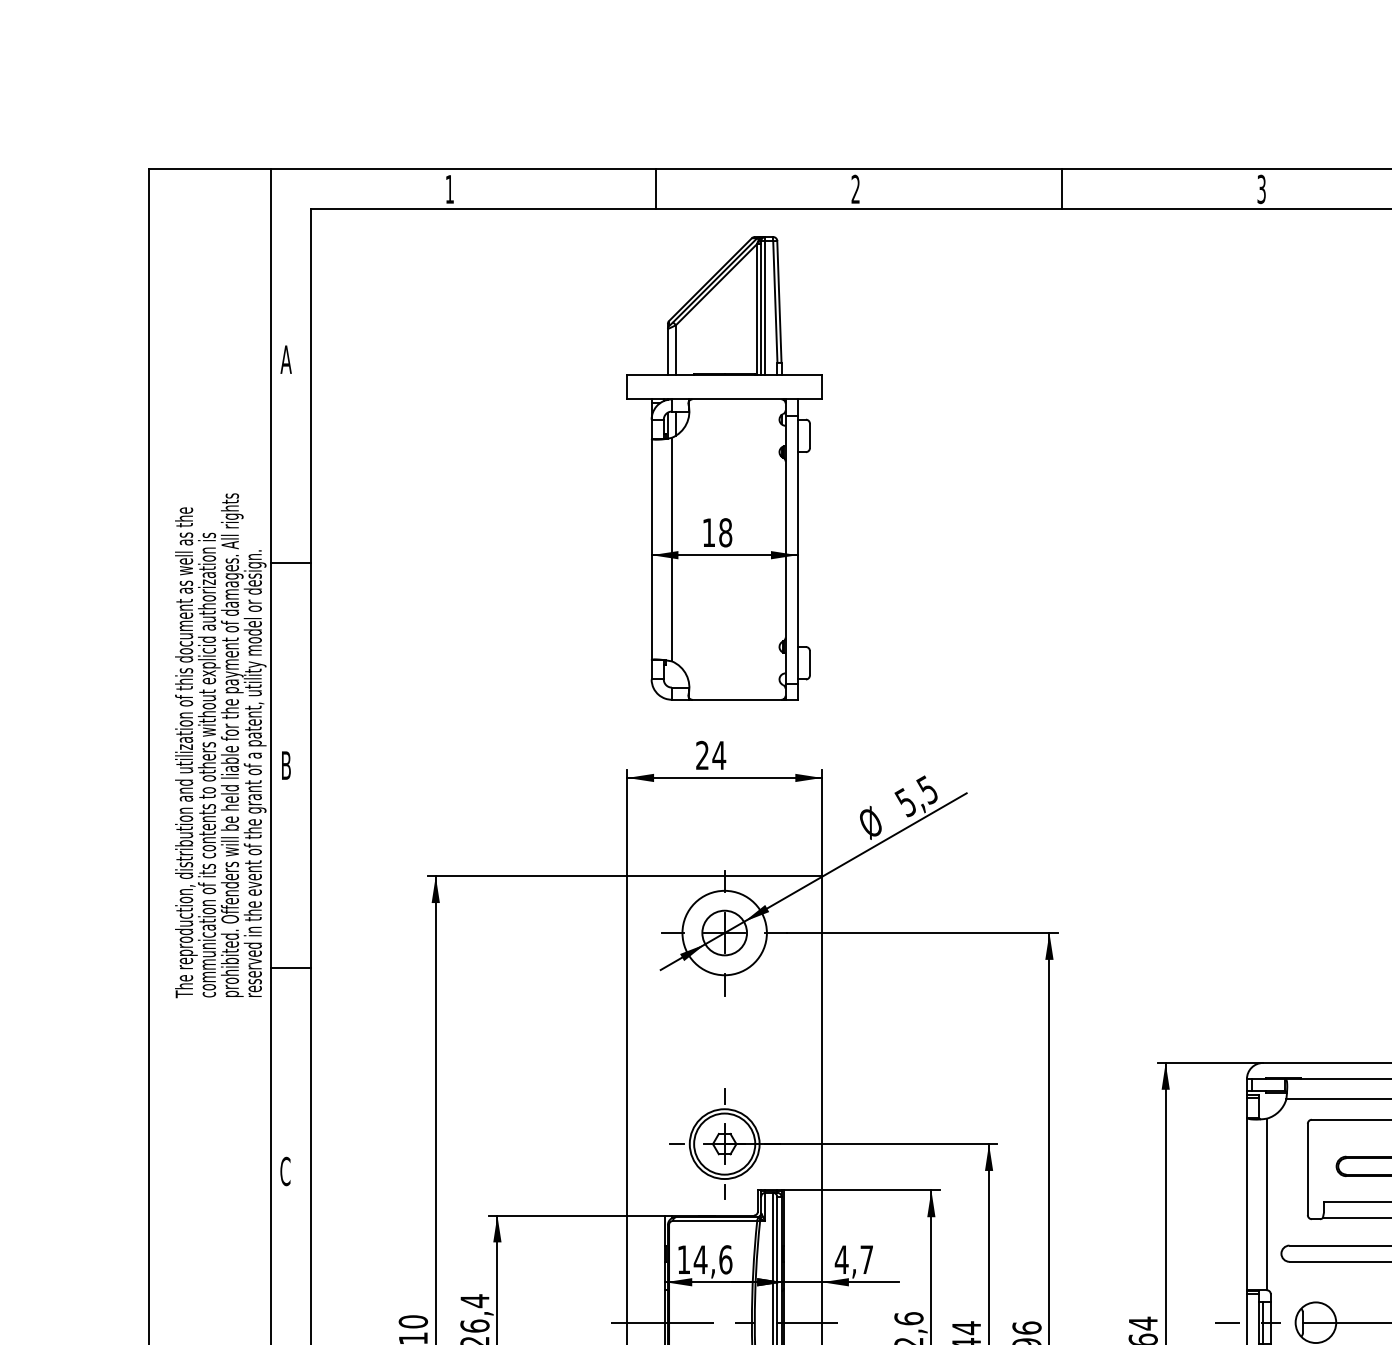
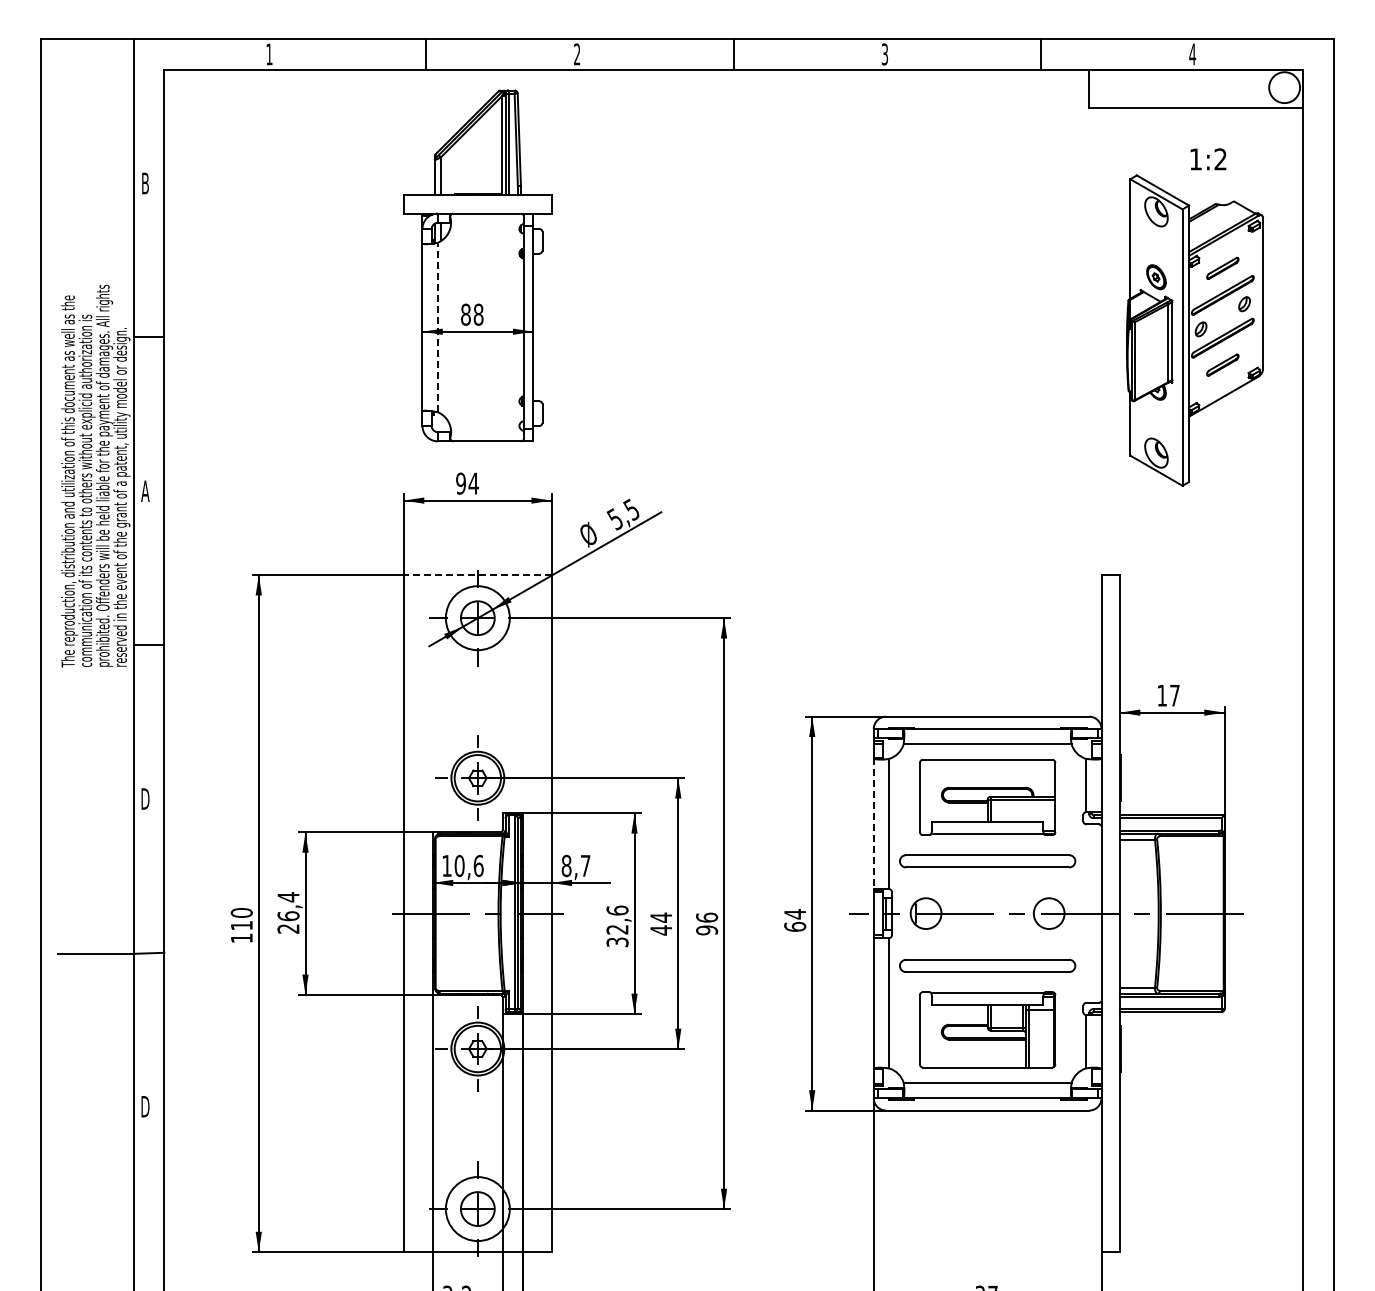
text: (286, 359) -> (145, 183), A -> B
text: (708, 532) -> (465, 314), 18 -> 88
line: (671, 549) -> (437, 327), solid -> dashed
text: (701, 755) -> (460, 483), 24 -> 94
text: (286, 764) -> (145, 490), B -> A
line: (724, 876) -> (477, 575), solid -> dashed
text: (286, 1170) -> (145, 798), C -> D
line: (1246, 1203) -> (873, 823), solid -> dashed
text: (700, 1259) -> (459, 865), 14,6 -> 10,6
text: (841, 1259) -> (566, 865), 4,7 -> 8,7

